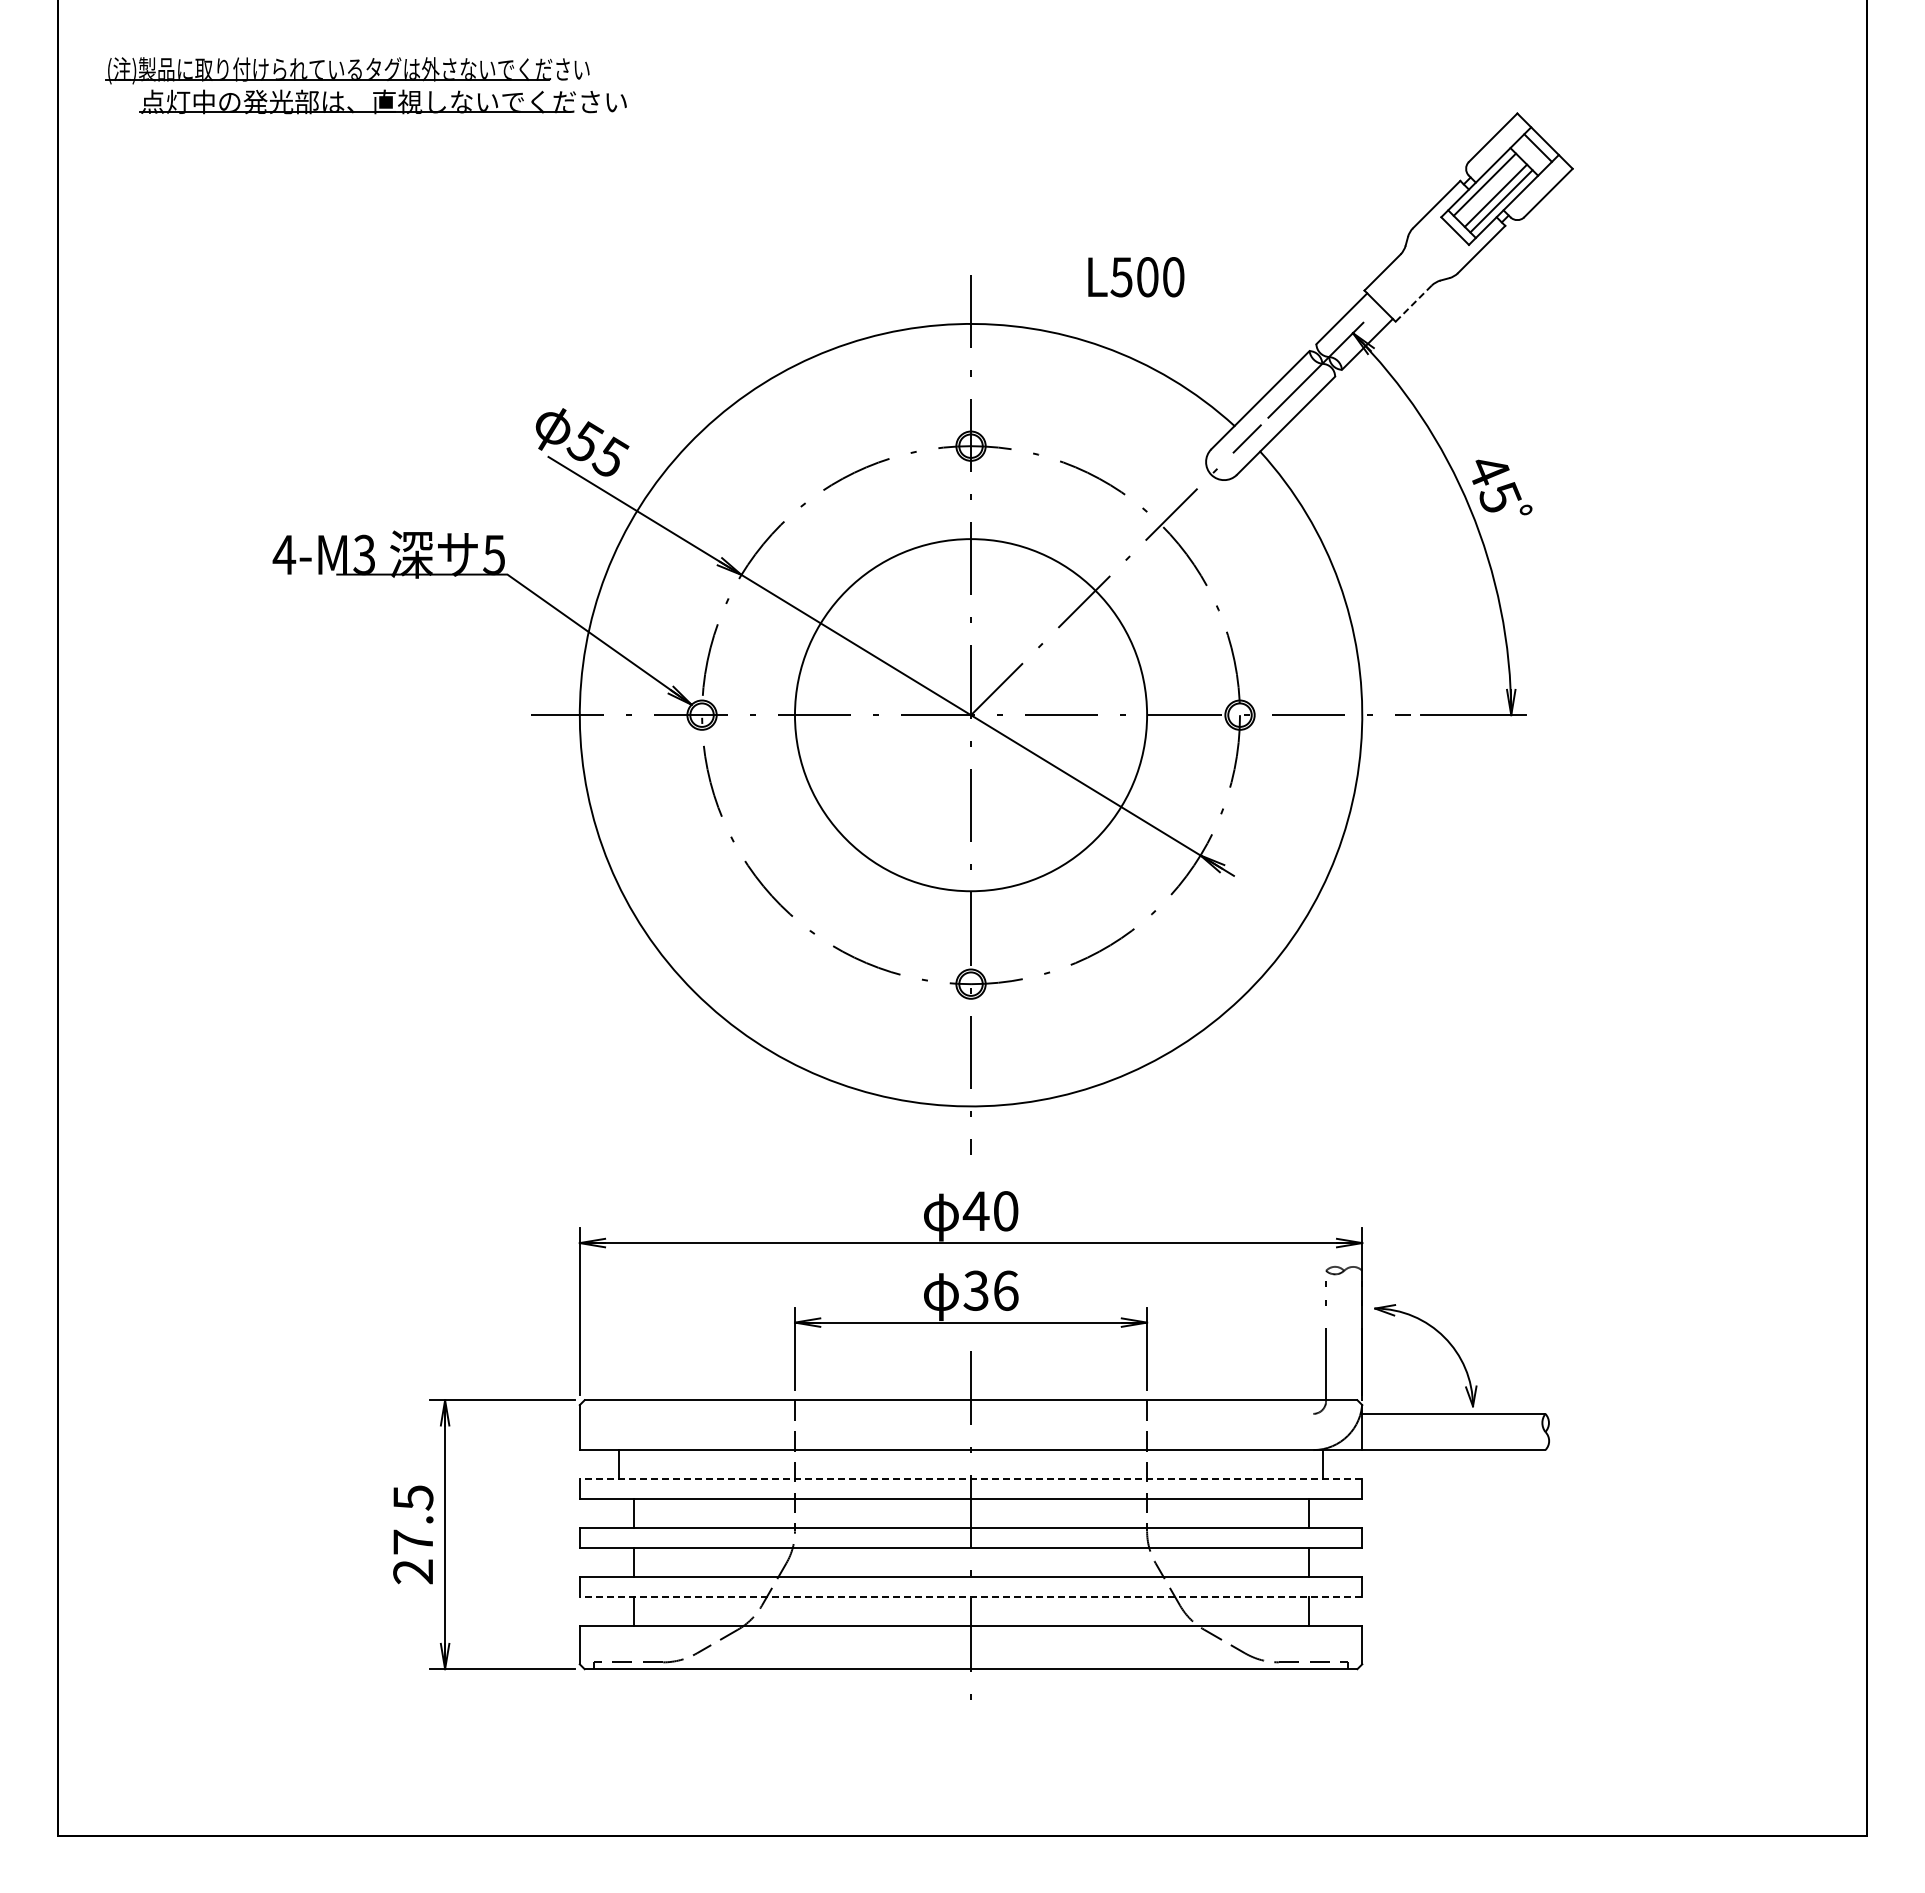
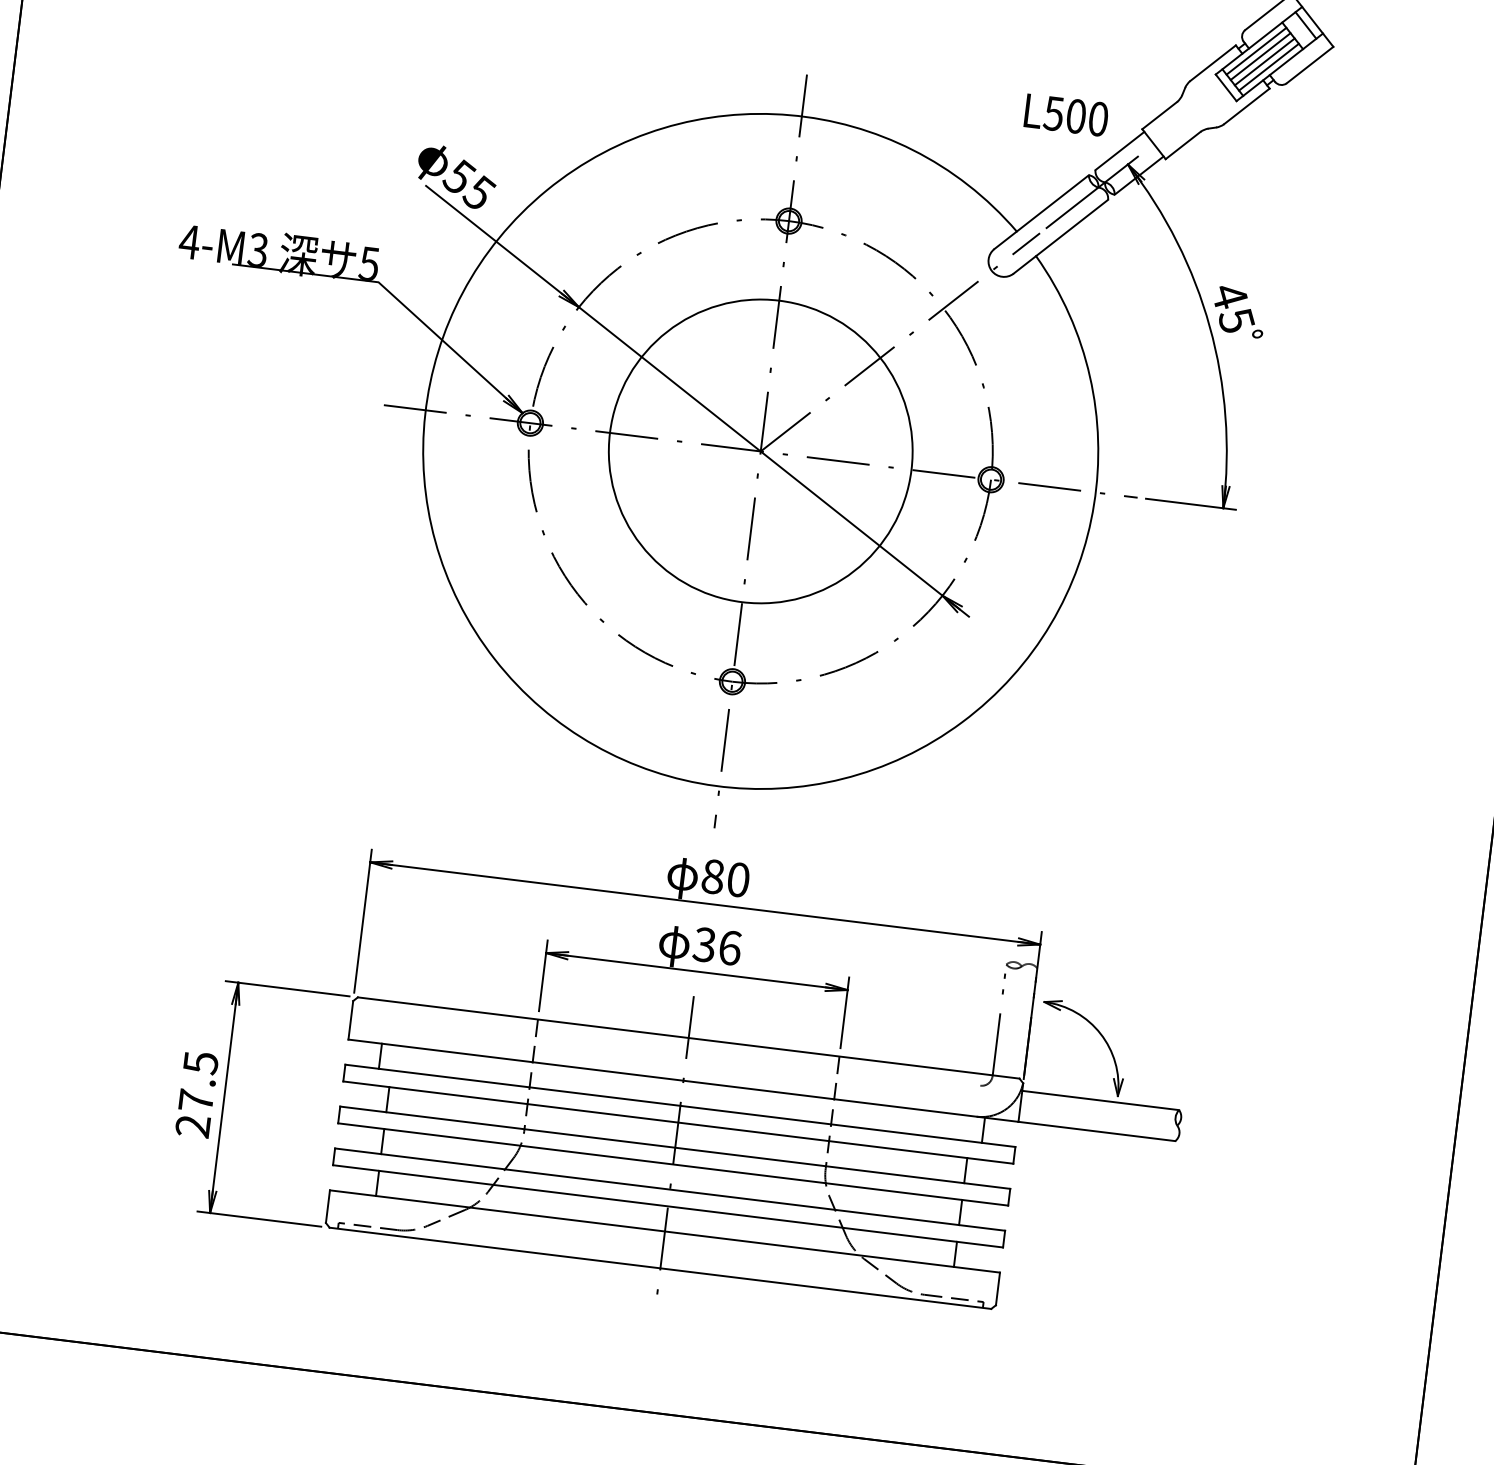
line: (1490, 190) -> (1260, 56), added
text: (1136, 277) -> (1066, 115), moved
line: (1413, 303) -> (1182, 145), dashed -> solid
text: (975, 1211) -> (712, 876), 40 -> 80
line: (970, 1479) -> (679, 1105), dashed -> solid
line: (970, 1596) -> (667, 1206), dashed -> solid

